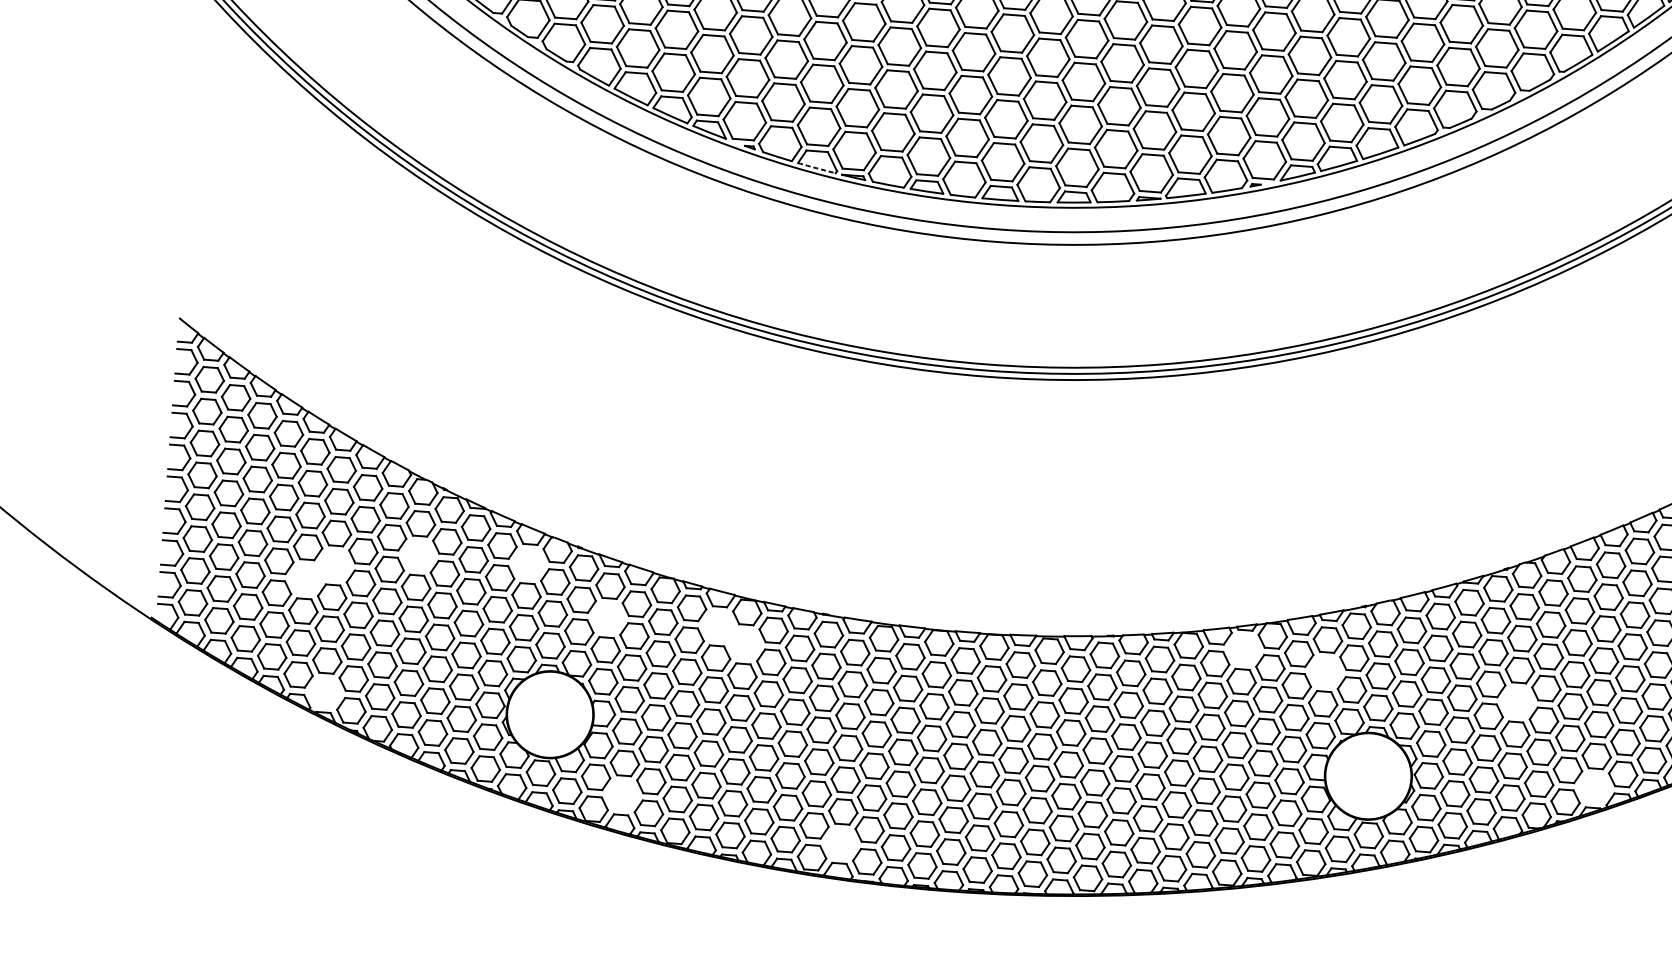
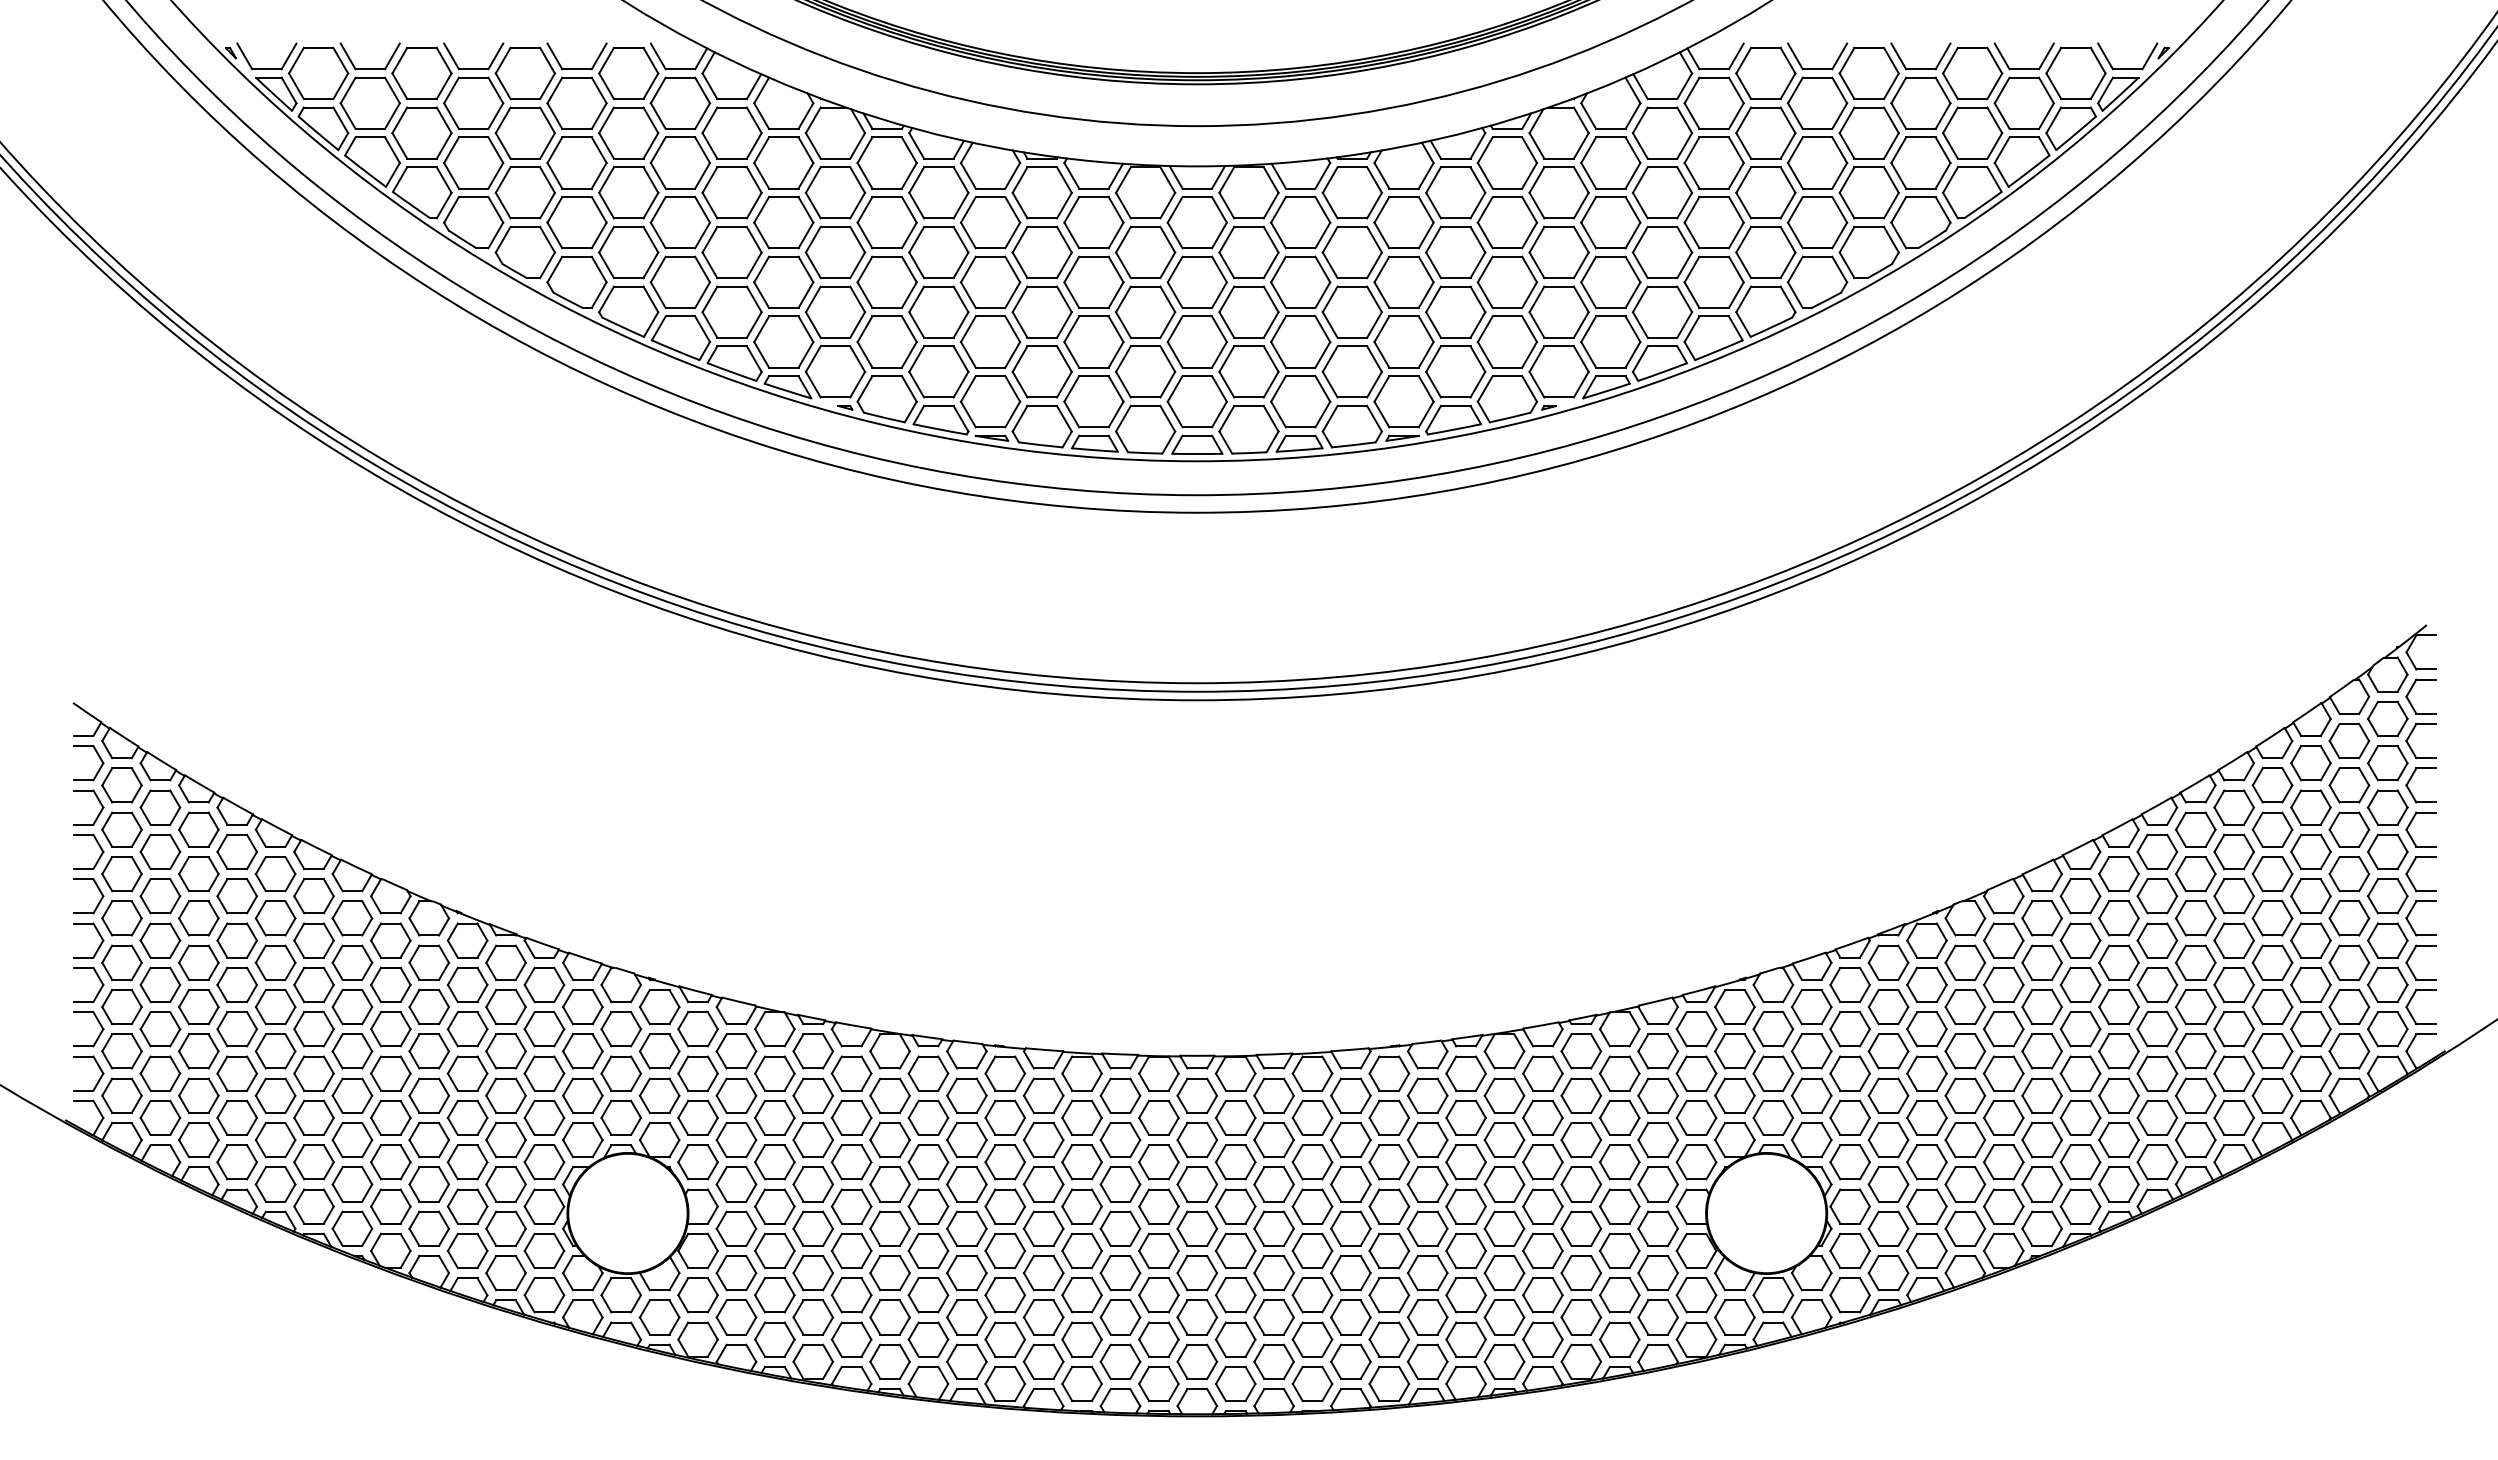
arc: (817, 168) -> (940, 429), dashed -> solid
part: (417, 555) -> (428, 1007), added
part: (528, 564) -> (582, 1007), added
part: (319, 572) -> (294, 1040), added
part: (607, 617) -> (697, 1073), added
part: (731, 635) -> (870, 1084), added
part: (1244, 649) -> (1581, 1051), added
part: (1325, 671) -> (1696, 1073), added
part: (324, 692) -> (313, 1206), added
part: (1517, 702) -> (1965, 1095), added
part: (1594, 788) -> (2080, 1206), added
part: (622, 795) -> (736, 1317), added
part: (840, 843) -> (1043, 1361), added

